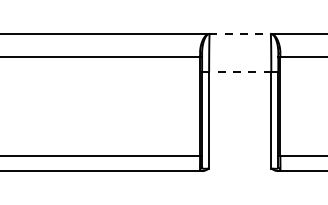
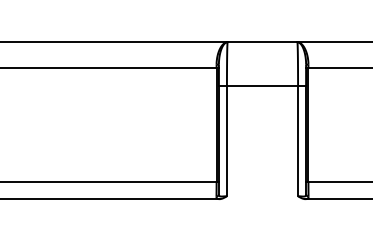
line: (240, 33) -> (262, 41), dashed -> solid
line: (239, 72) -> (261, 86), dashed -> solid

